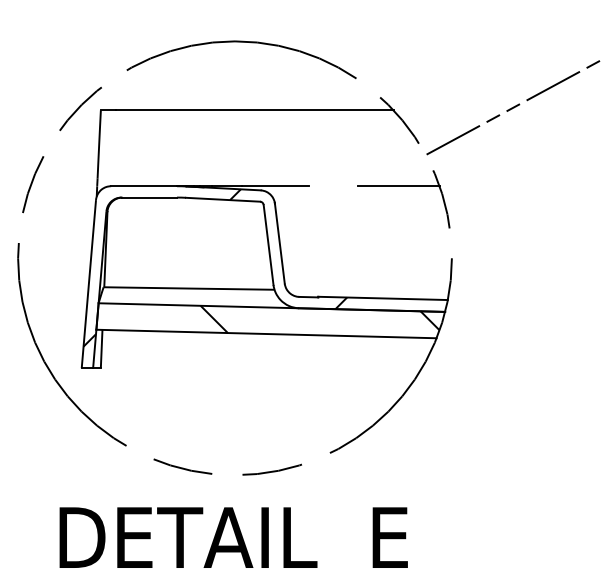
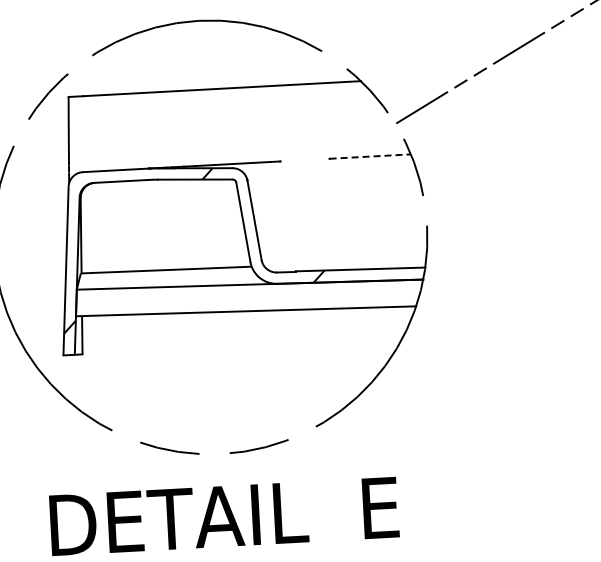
line: (398, 186) -> (369, 156), solid -> dashed
hatch: (319, 319) -> (298, 293), removed

